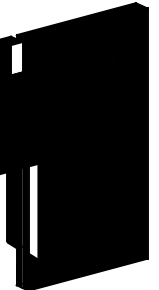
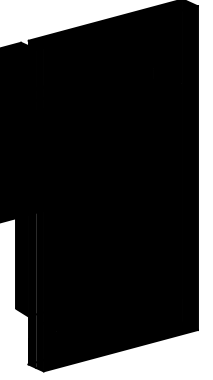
fill: (16, 58) -> (28, 71), added
fill: (32, 211) -> (49, 269), added

